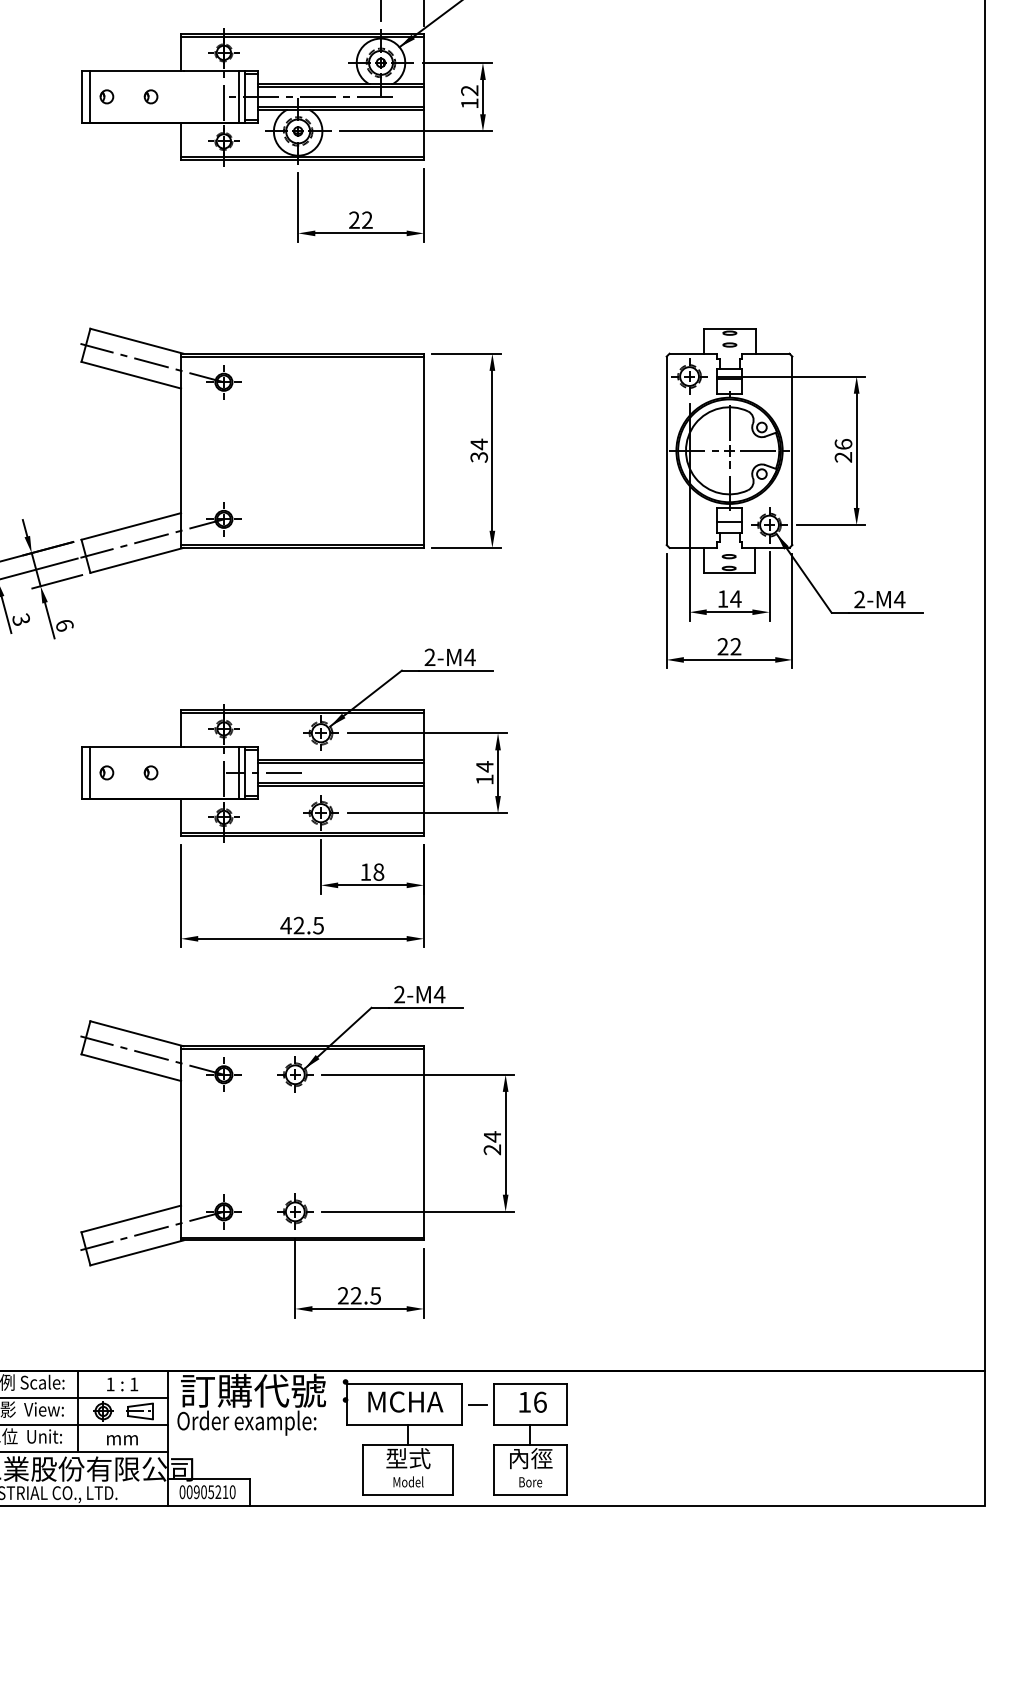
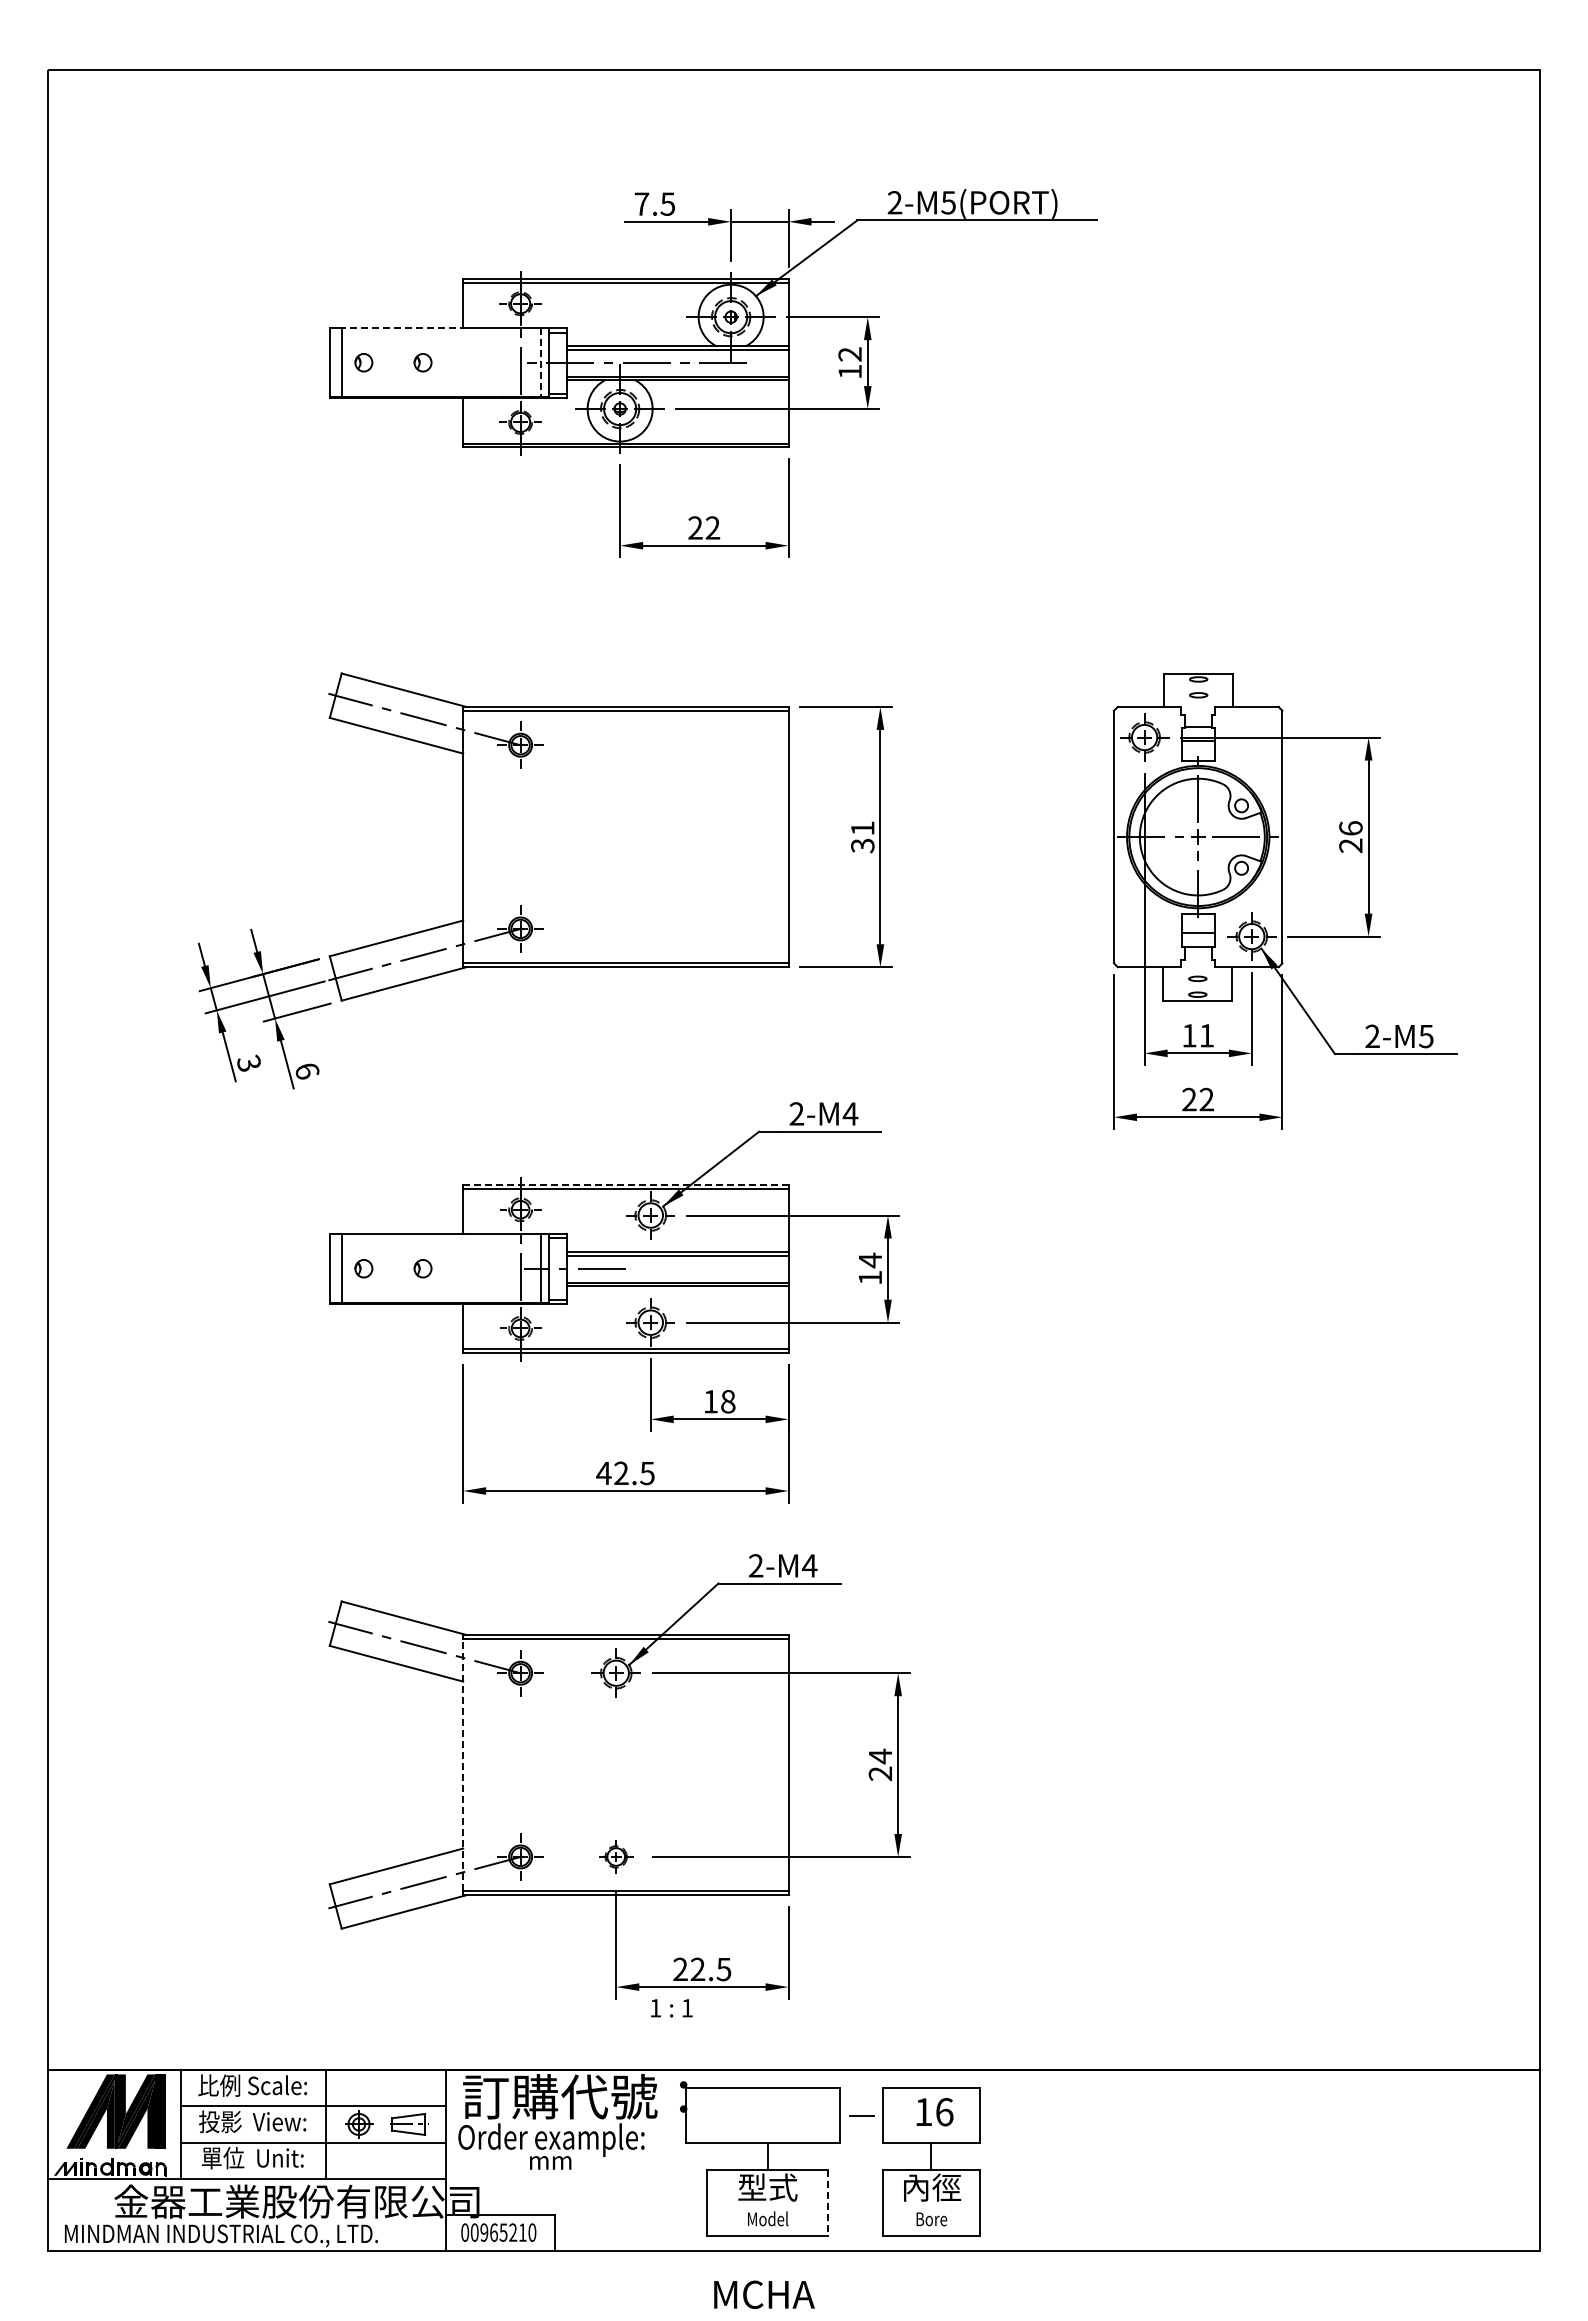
line: (136, 71) -> (403, 328), solid -> dashed
line: (239, 97) -> (541, 363), solid -> dashed
text: (479, 444) -> (862, 828), 34 -> 31
text: (735, 598) -> (1206, 1035), 14 -> 11
text: (899, 599) -> (1426, 1036), 2-M4 -> 2-M5
line: (302, 710) -> (625, 1184), solid -> dashed
line: (181, 1142) -> (463, 1764), solid -> dashed
part: (294, 1211) -> (615, 1856), size x0.7
text: (122, 1384) -> (671, 2008), moved
text: (405, 1401) -> (764, 2294), moved
text: (122, 1439) -> (550, 2162), moved
line: (453, 1470) -> (828, 2203), solid -> dashed
text: (203, 1492) -> (493, 2232), 00905210 -> 00965210

